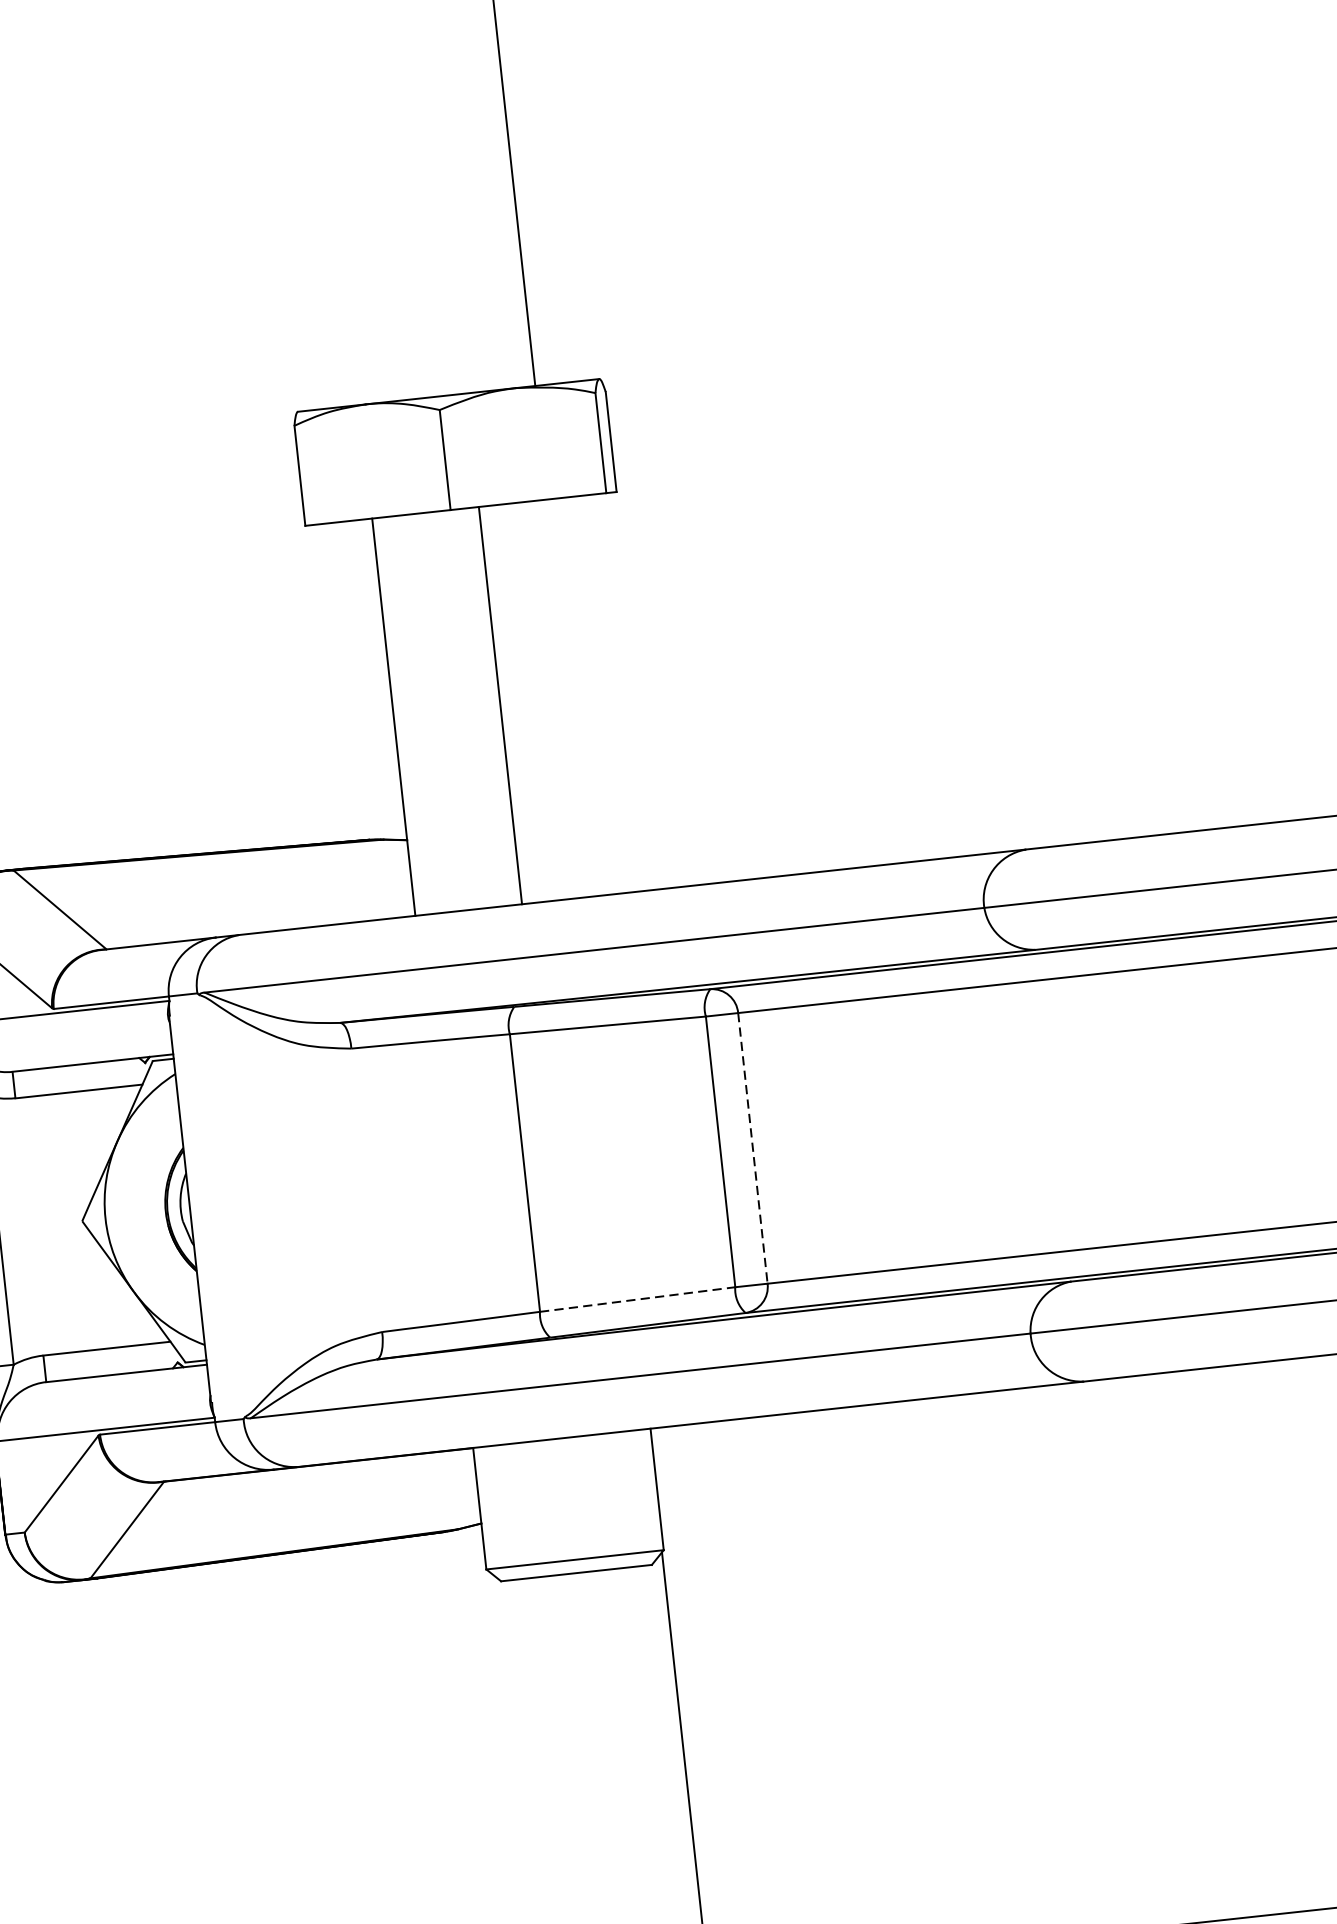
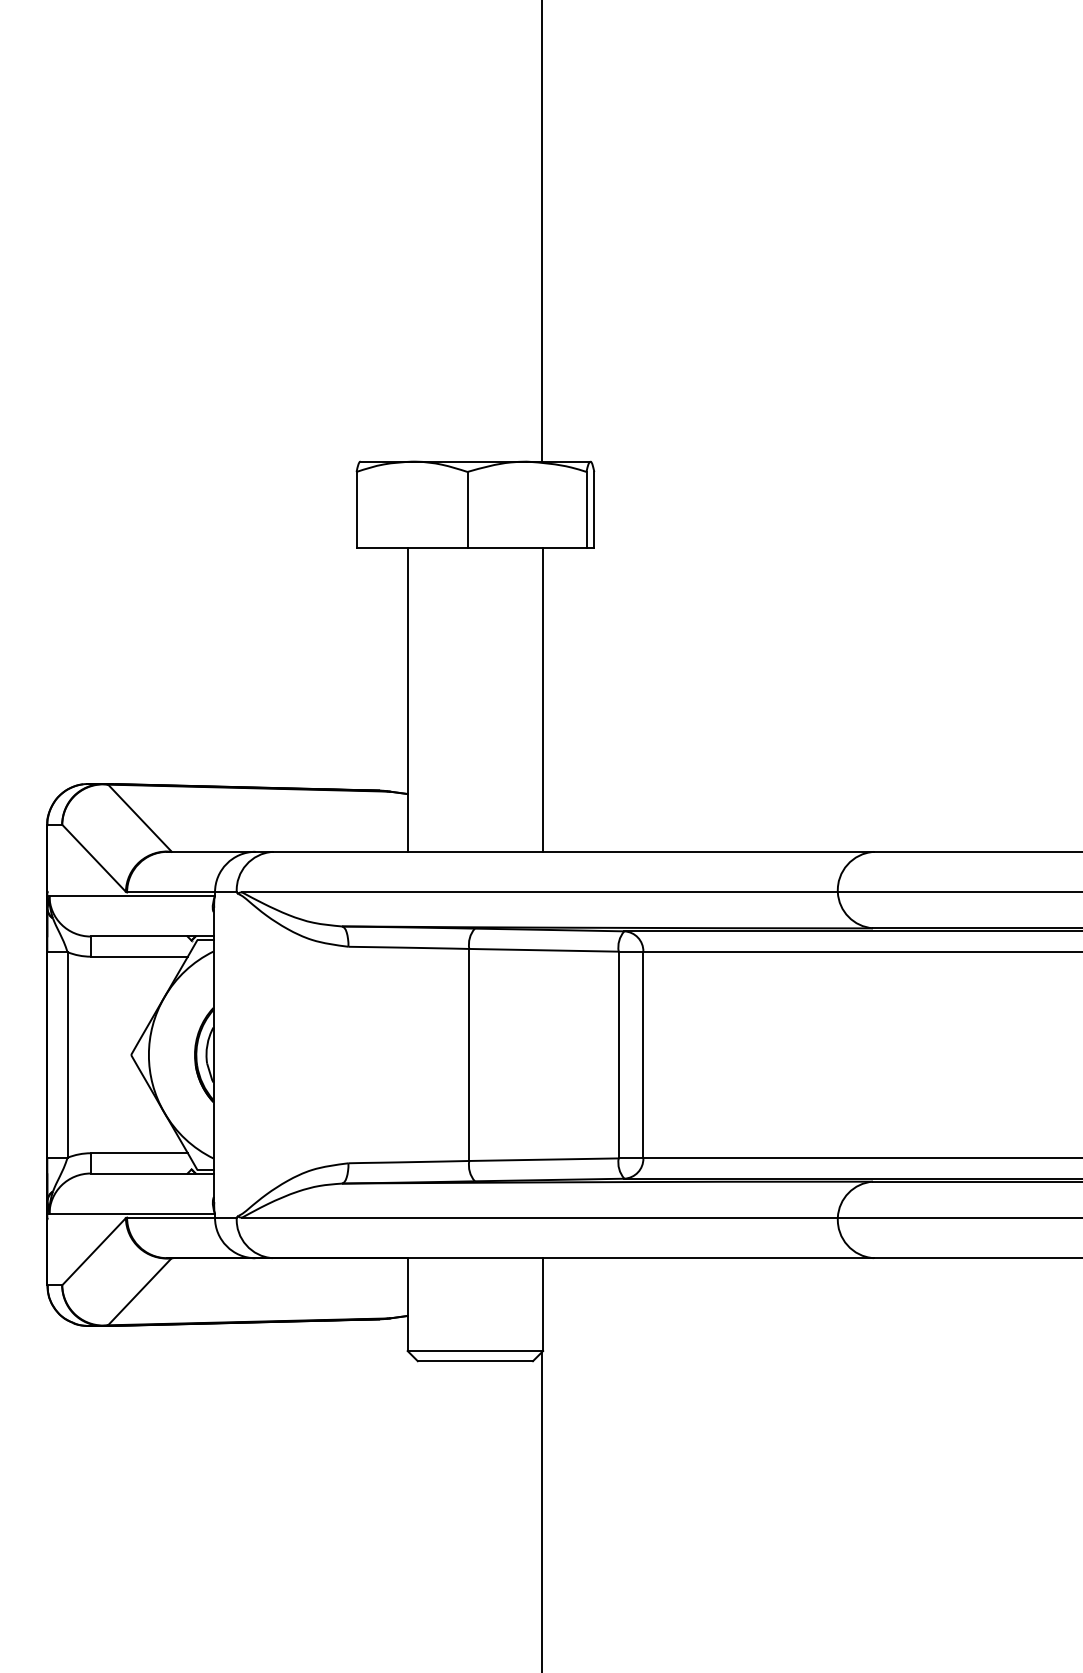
line: (500, 704) -> (543, 699), moved
line: (753, 1148) -> (643, 1055), dashed -> solid
line: (638, 1299) -> (544, 1159), dashed -> solid

